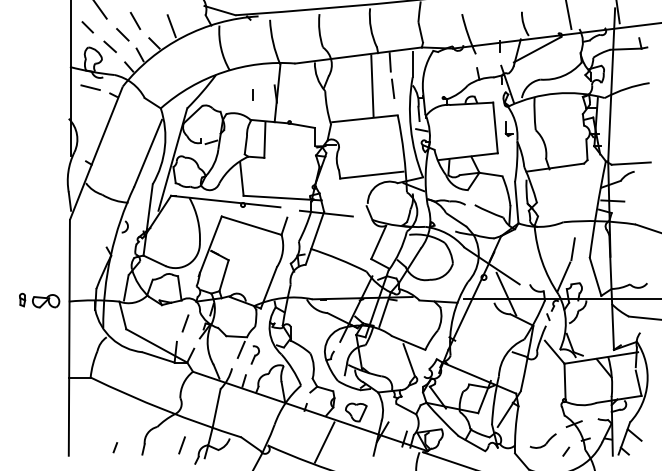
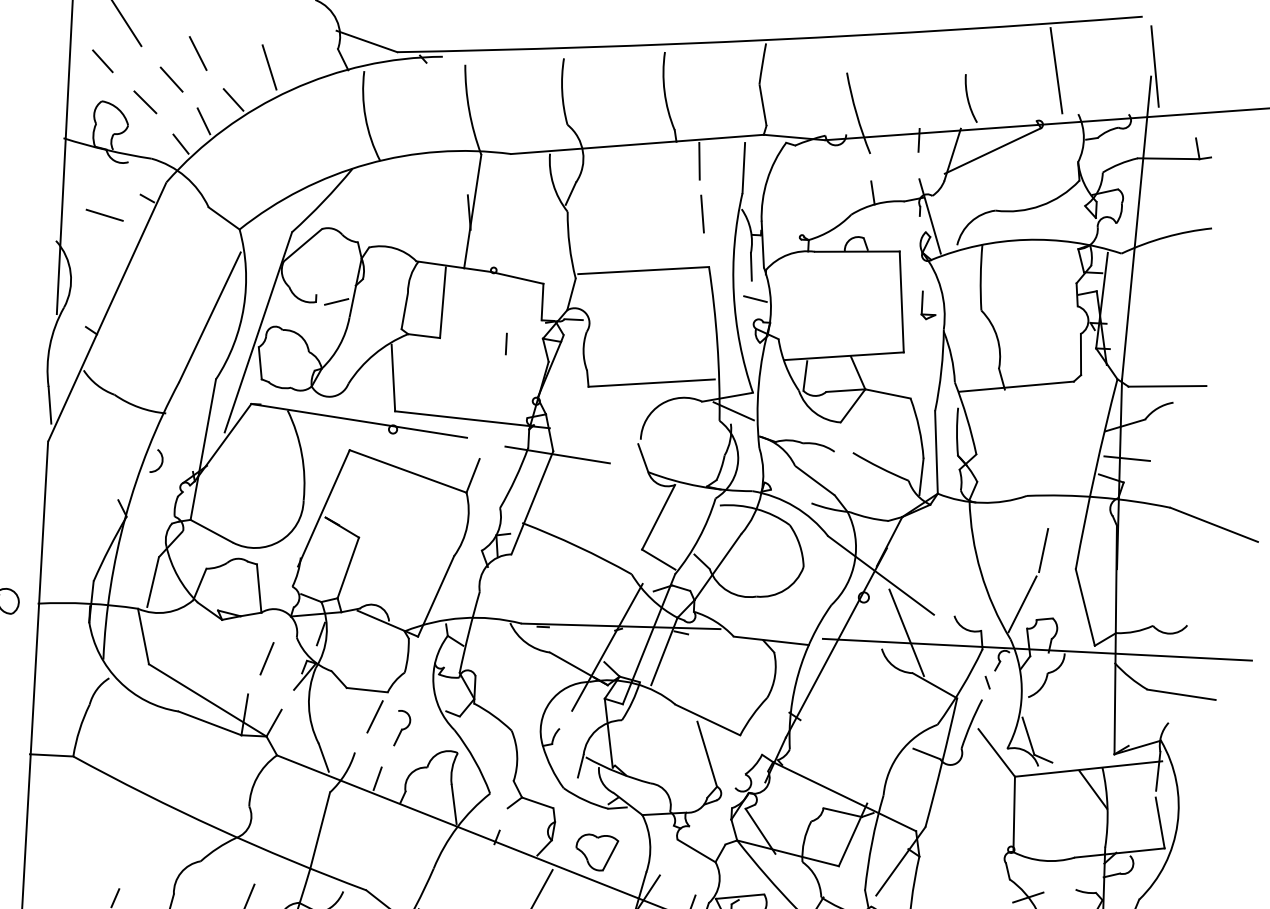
line: (372, 85) -> (661, 205), removed
line: (90, 87) -> (104, 214), moved
line: (252, 94) -> (505, 342), moved

